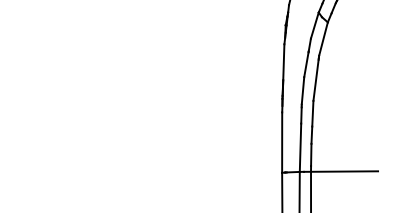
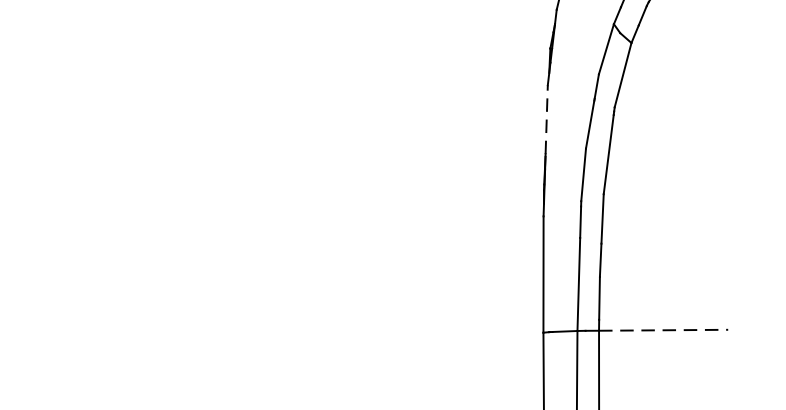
line: (283, 62) -> (546, 120), solid -> dashed
line: (344, 171) -> (663, 330), solid -> dashed

